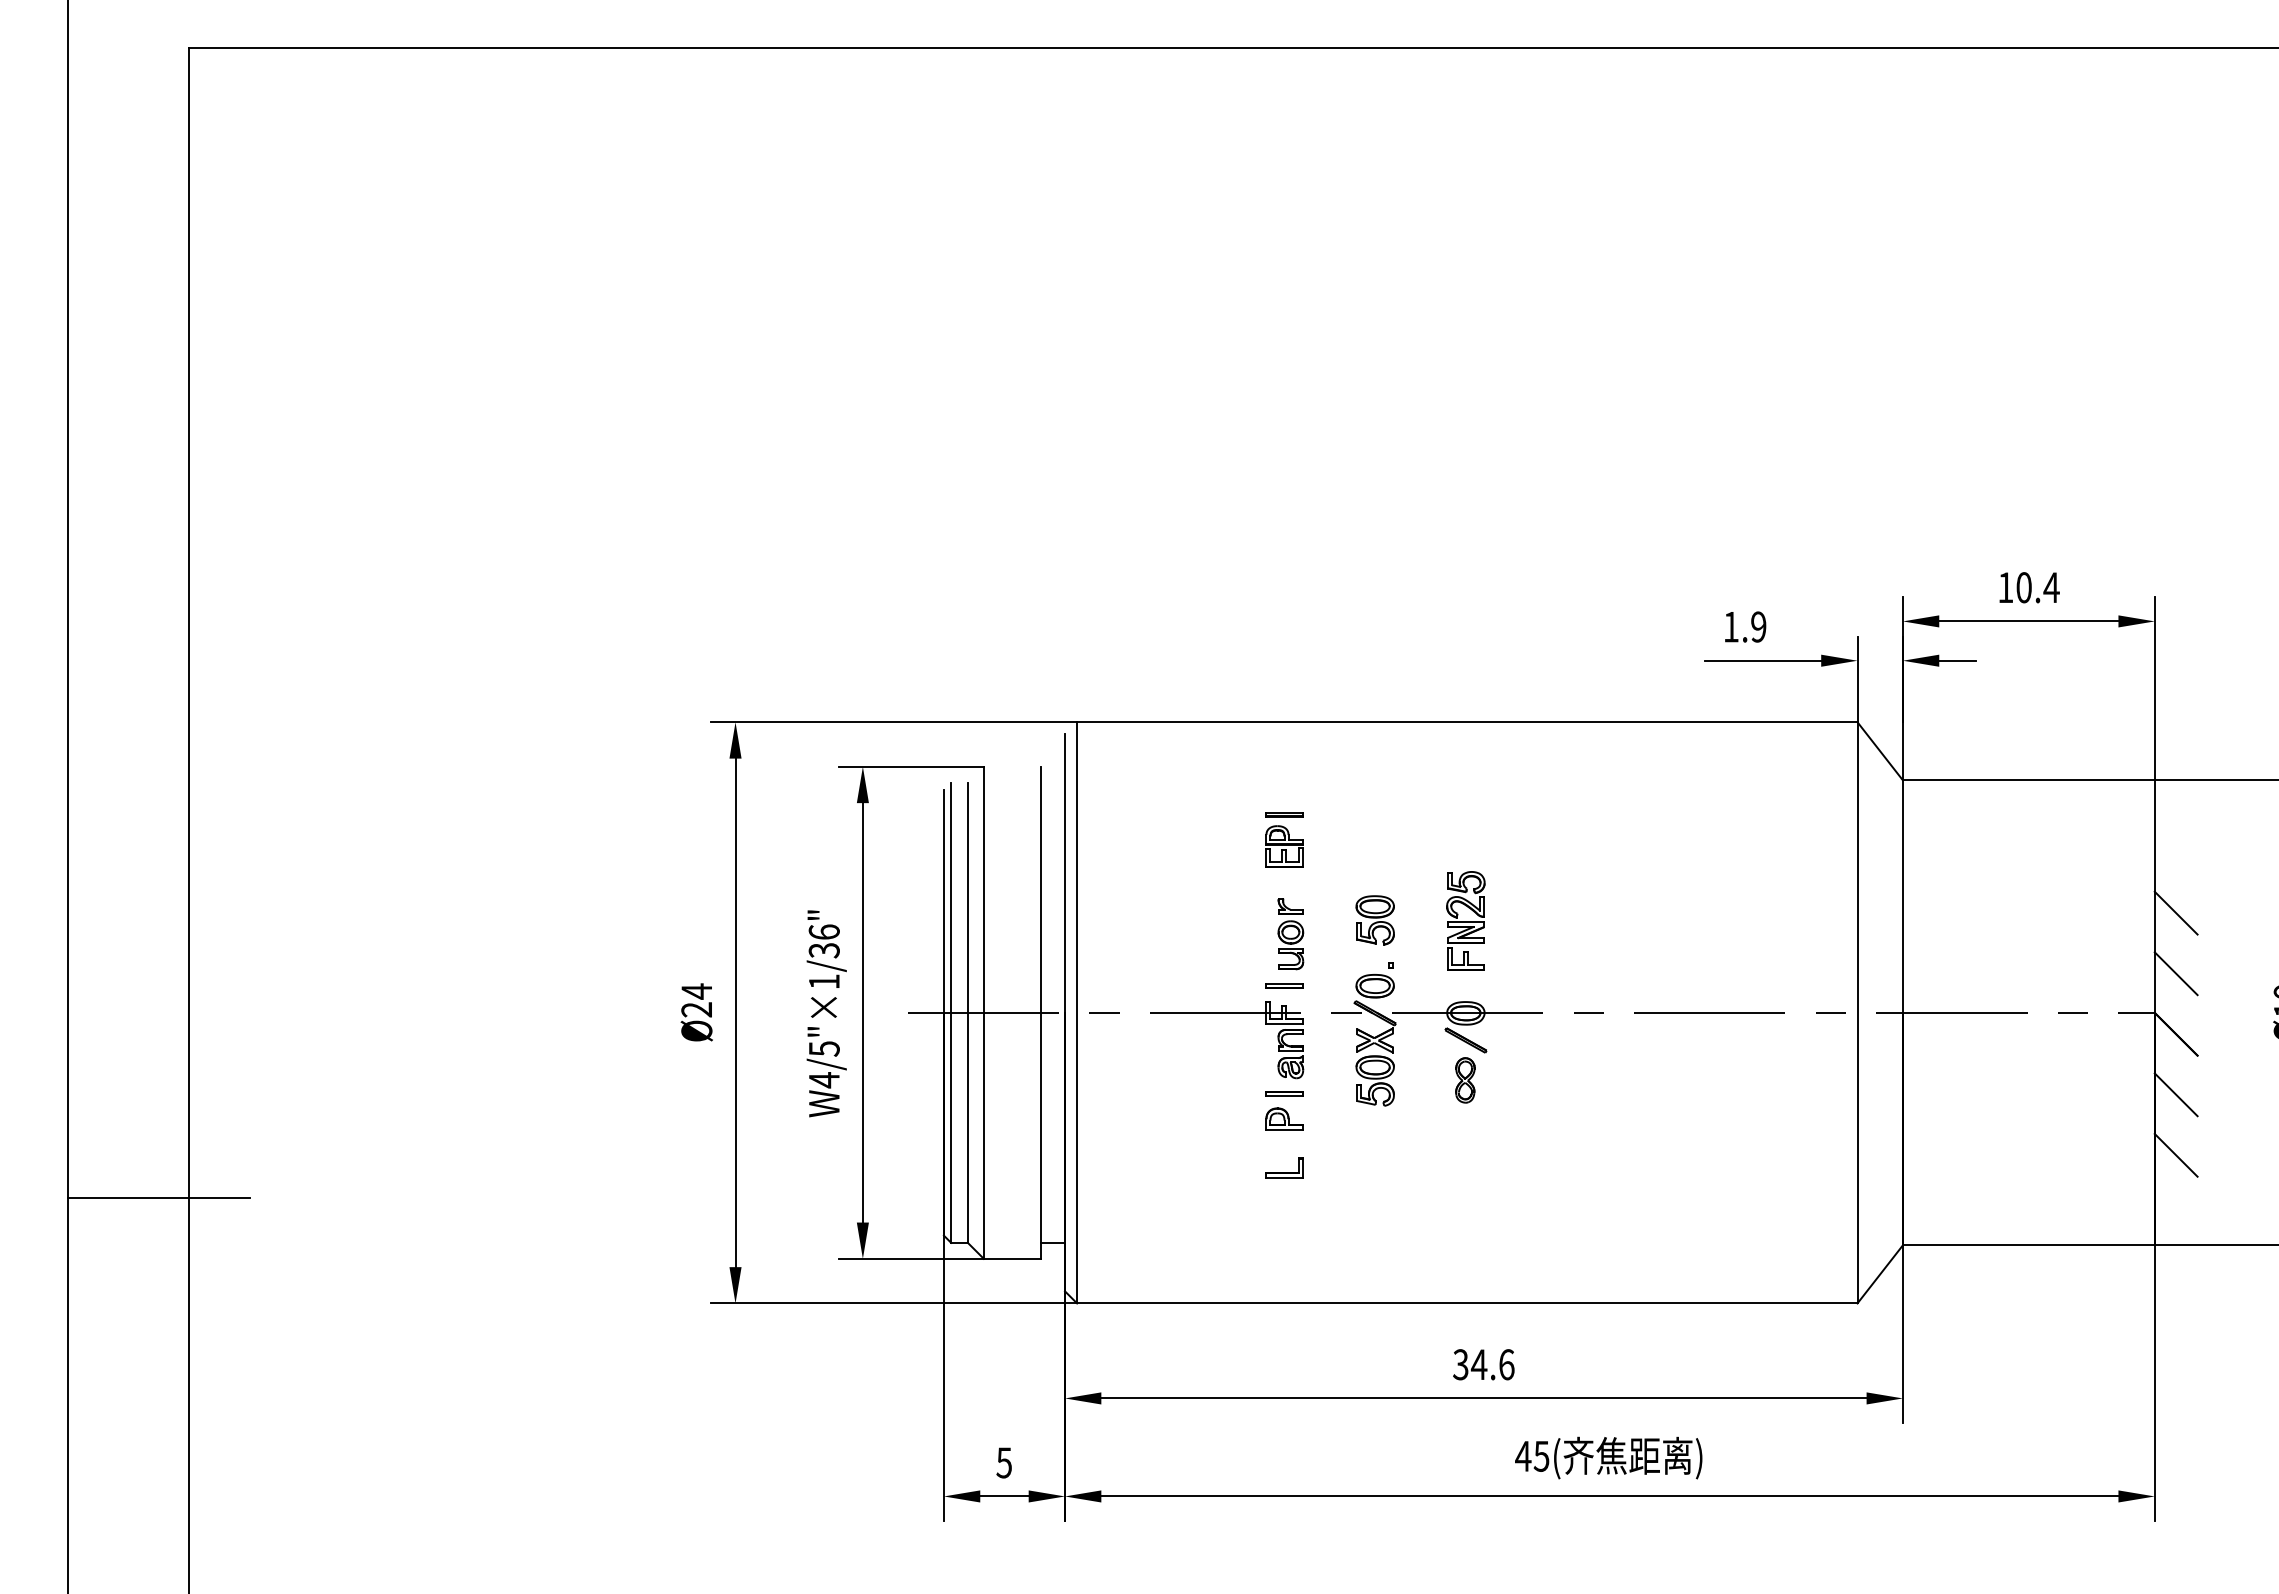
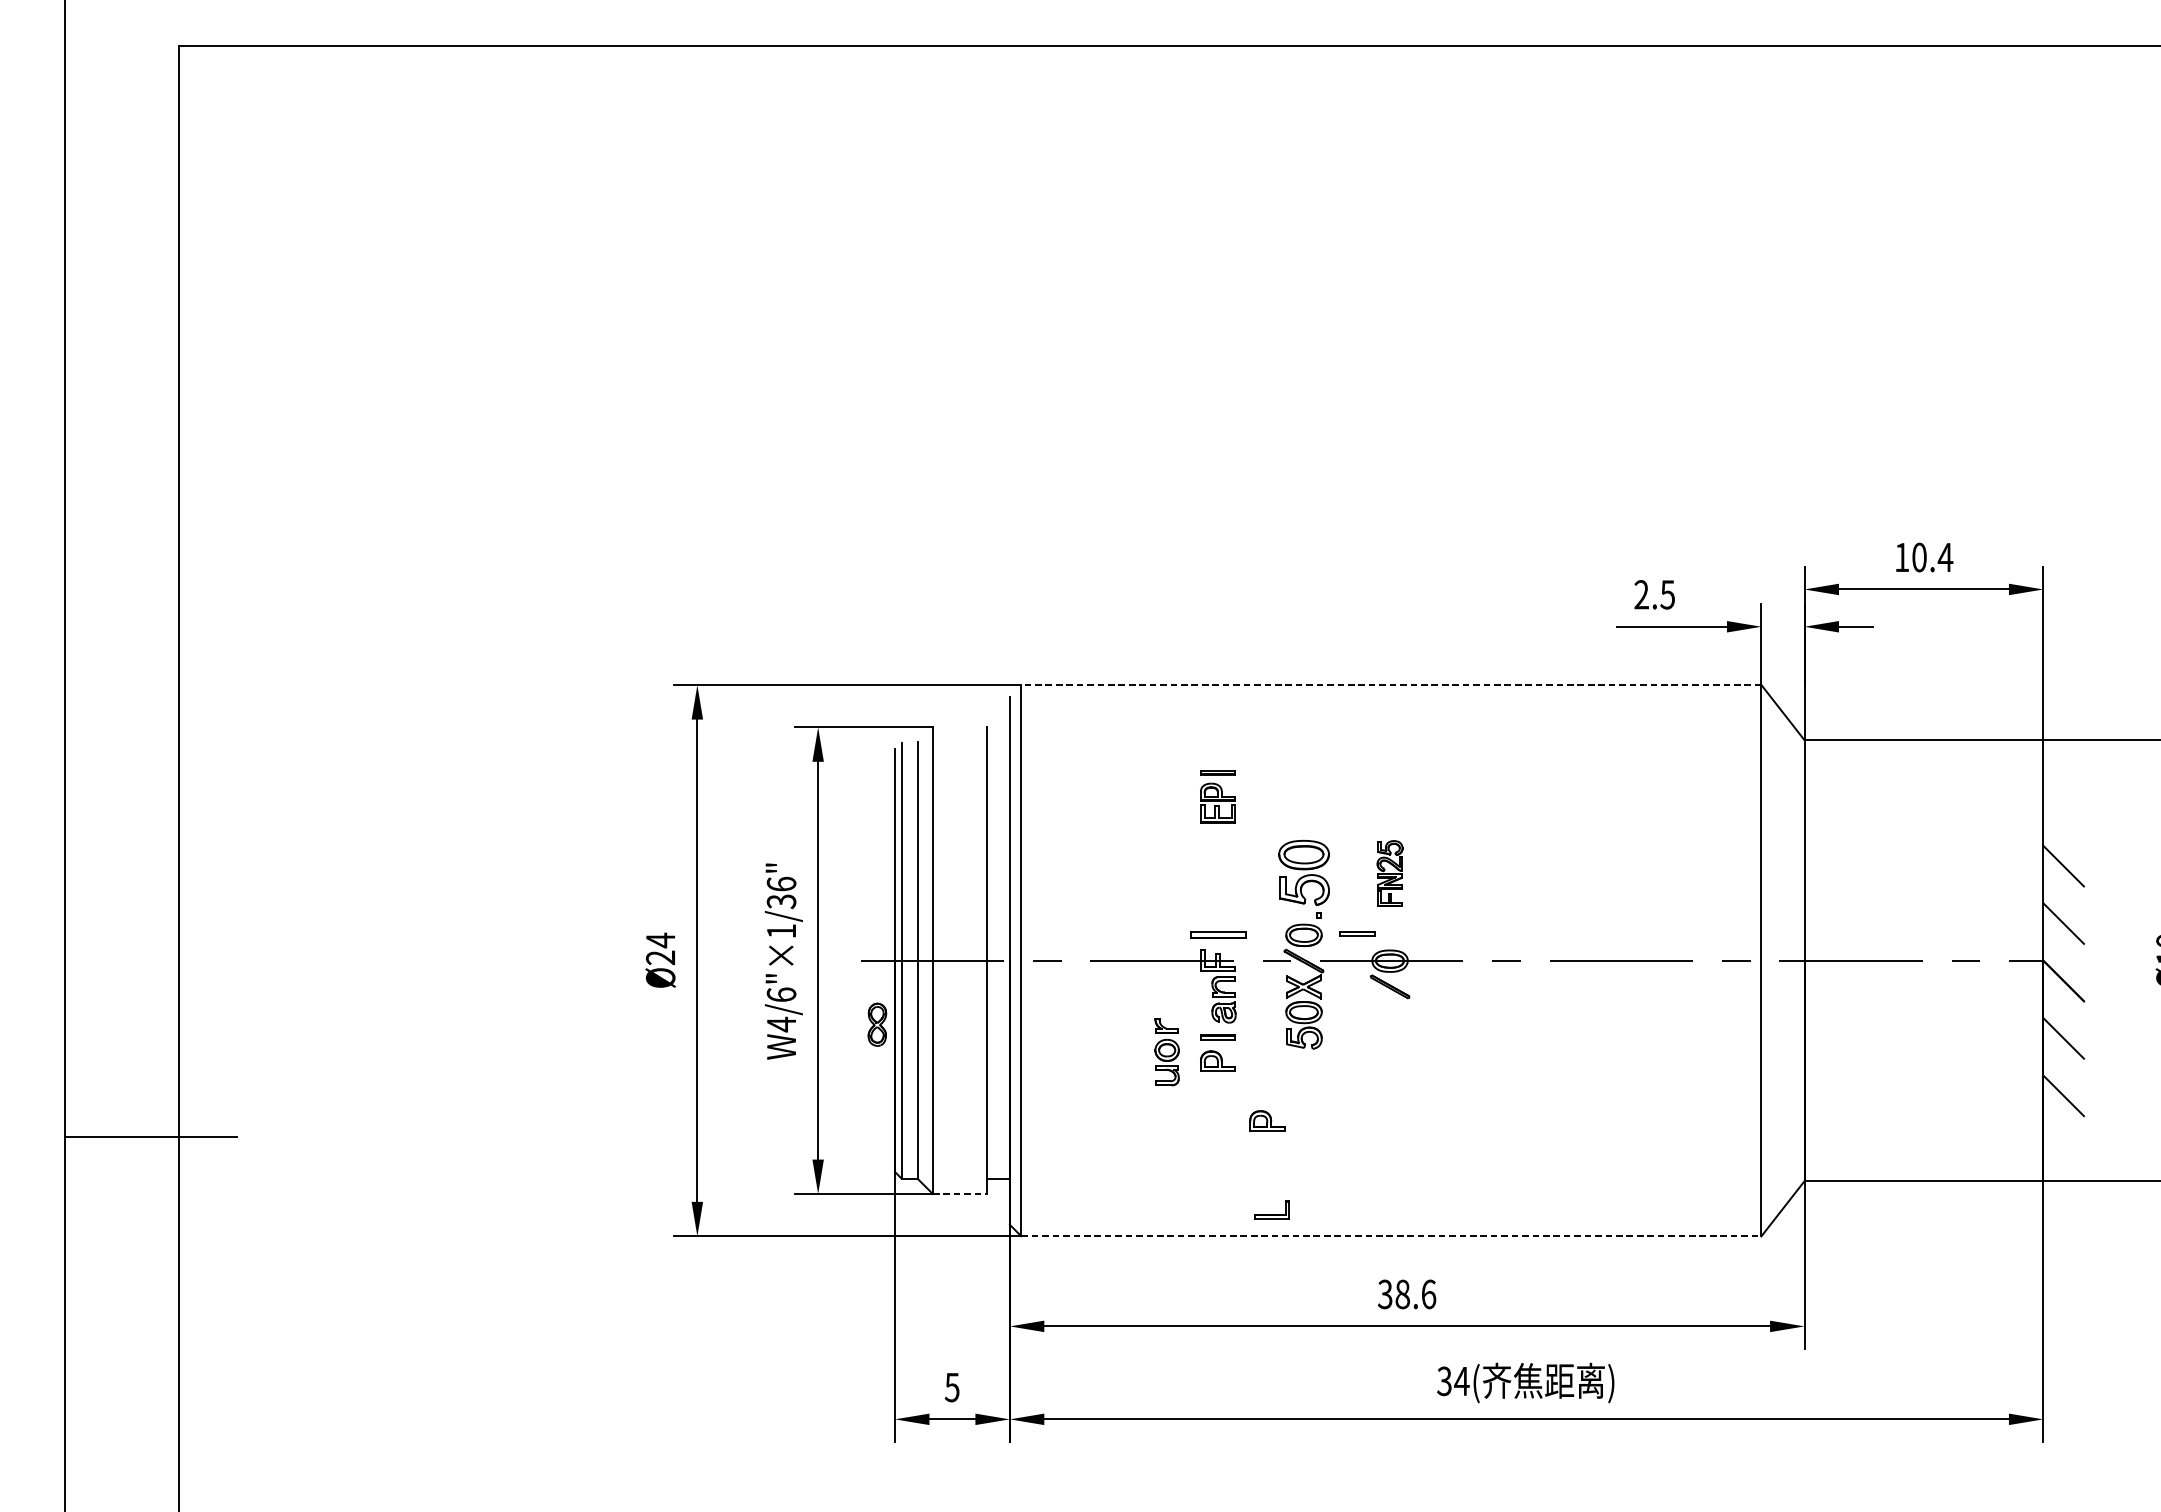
text: (1744, 626) -> (1654, 594), 1.9 -> 2.5
line: (1466, 722) -> (1390, 685), solid -> dashed
part: (1374, 920) -> (1303, 873), size x1.4
part: (1465, 920) -> (1389, 873), size x0.7
part: (1290, 934) -> (1166, 1052), moved
part: (1431, 984) -> (1357, 933), added
part: (1284, 985) -> (1218, 934), size x1.6
text: (823, 1048) -> (780, 994), W4/5"×1/36" -> W4/6"×1/36"
part: (1465, 1080) -> (877, 1024), moved
part: (1284, 1167) -> (1272, 1209), moved
part: (1336, 1181) -> (1267, 1120), added
line: (1012, 1258) -> (960, 1193), solid -> dashed
line: (1467, 1303) -> (1391, 1236), solid -> dashed
text: (1478, 1364) -> (1402, 1294), 34.6 -> 38.6
text: (1532, 1455) -> (1453, 1380), 45( -> 34(

